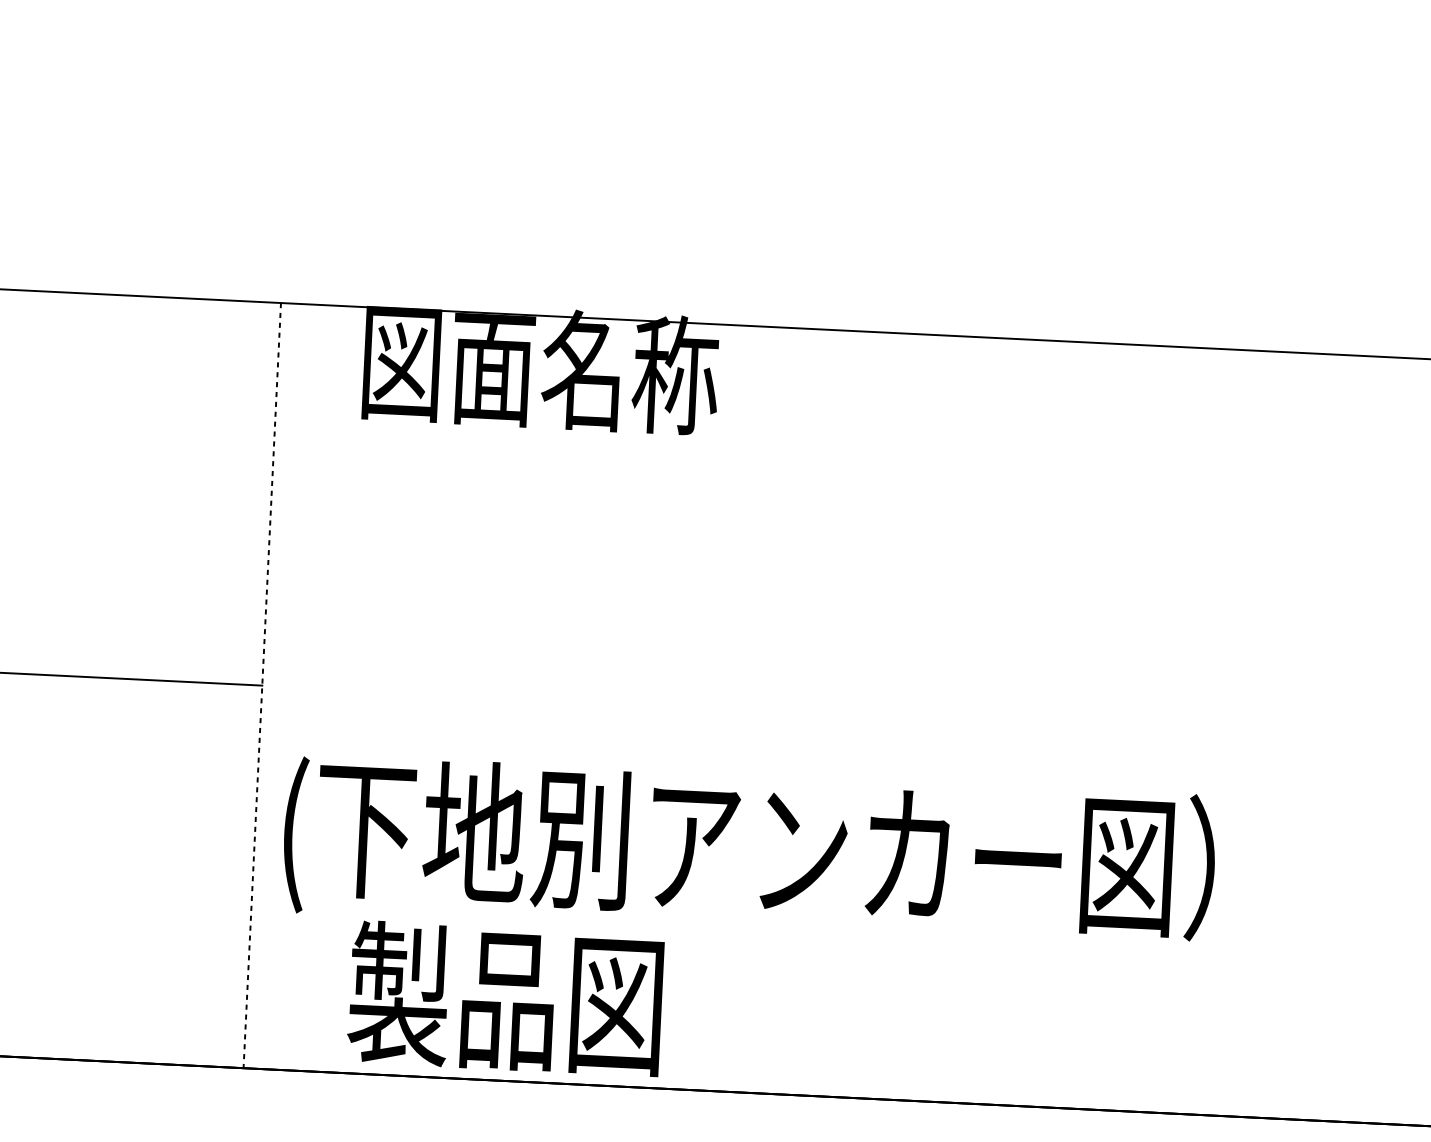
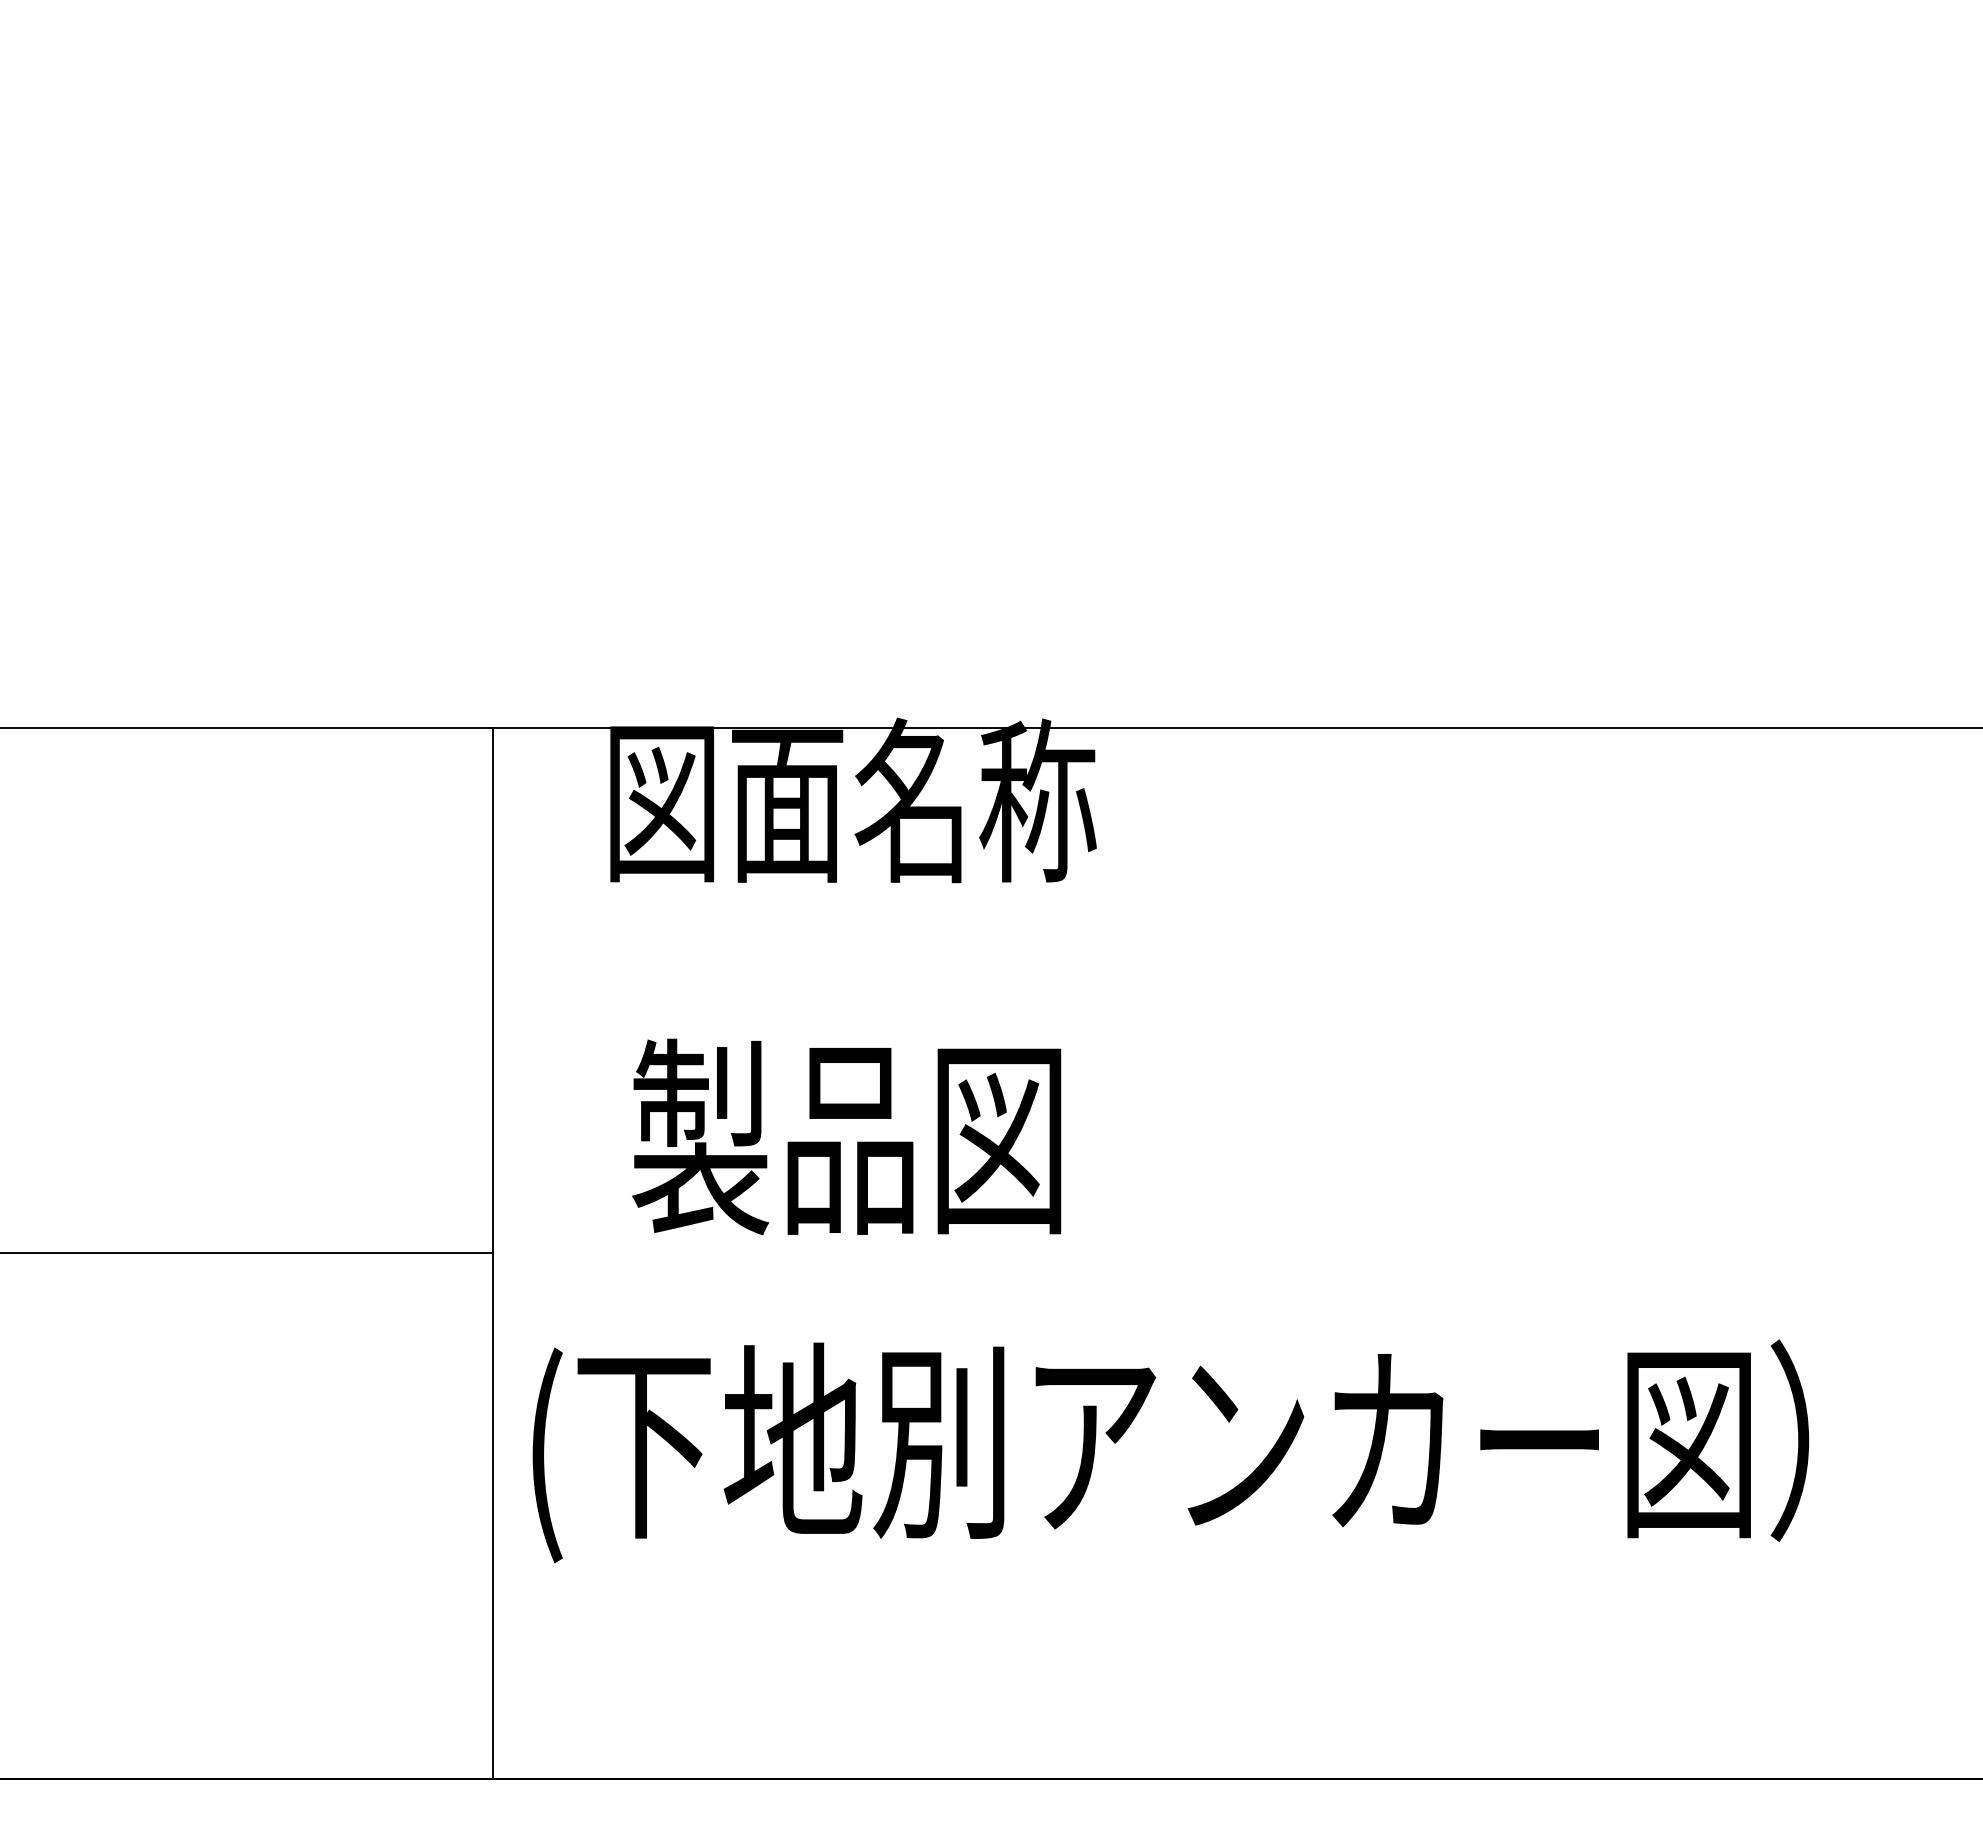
line: (262, 685) -> (492, 1253), dashed -> solid
text: (505, 998) -> (846, 1136), moved

